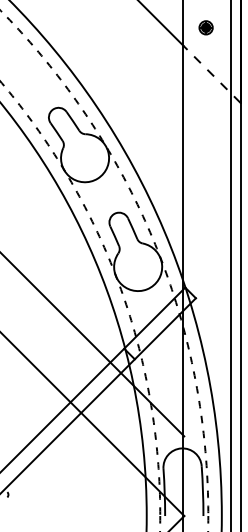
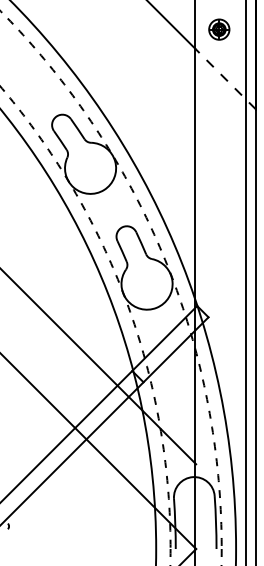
part: (206, 27) -> (219, 29), size x1.43

